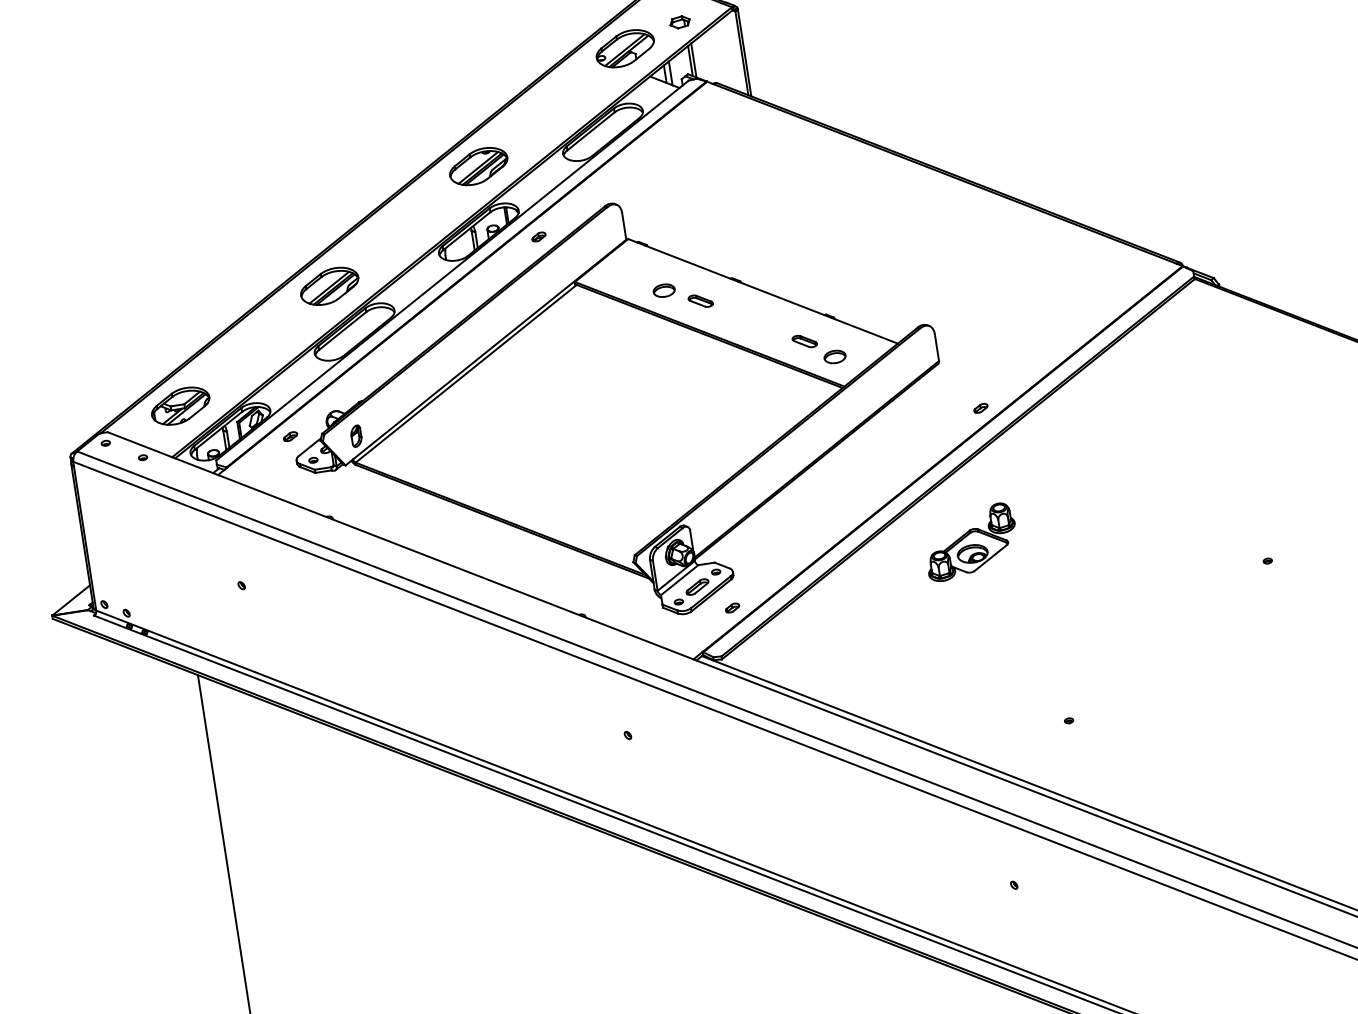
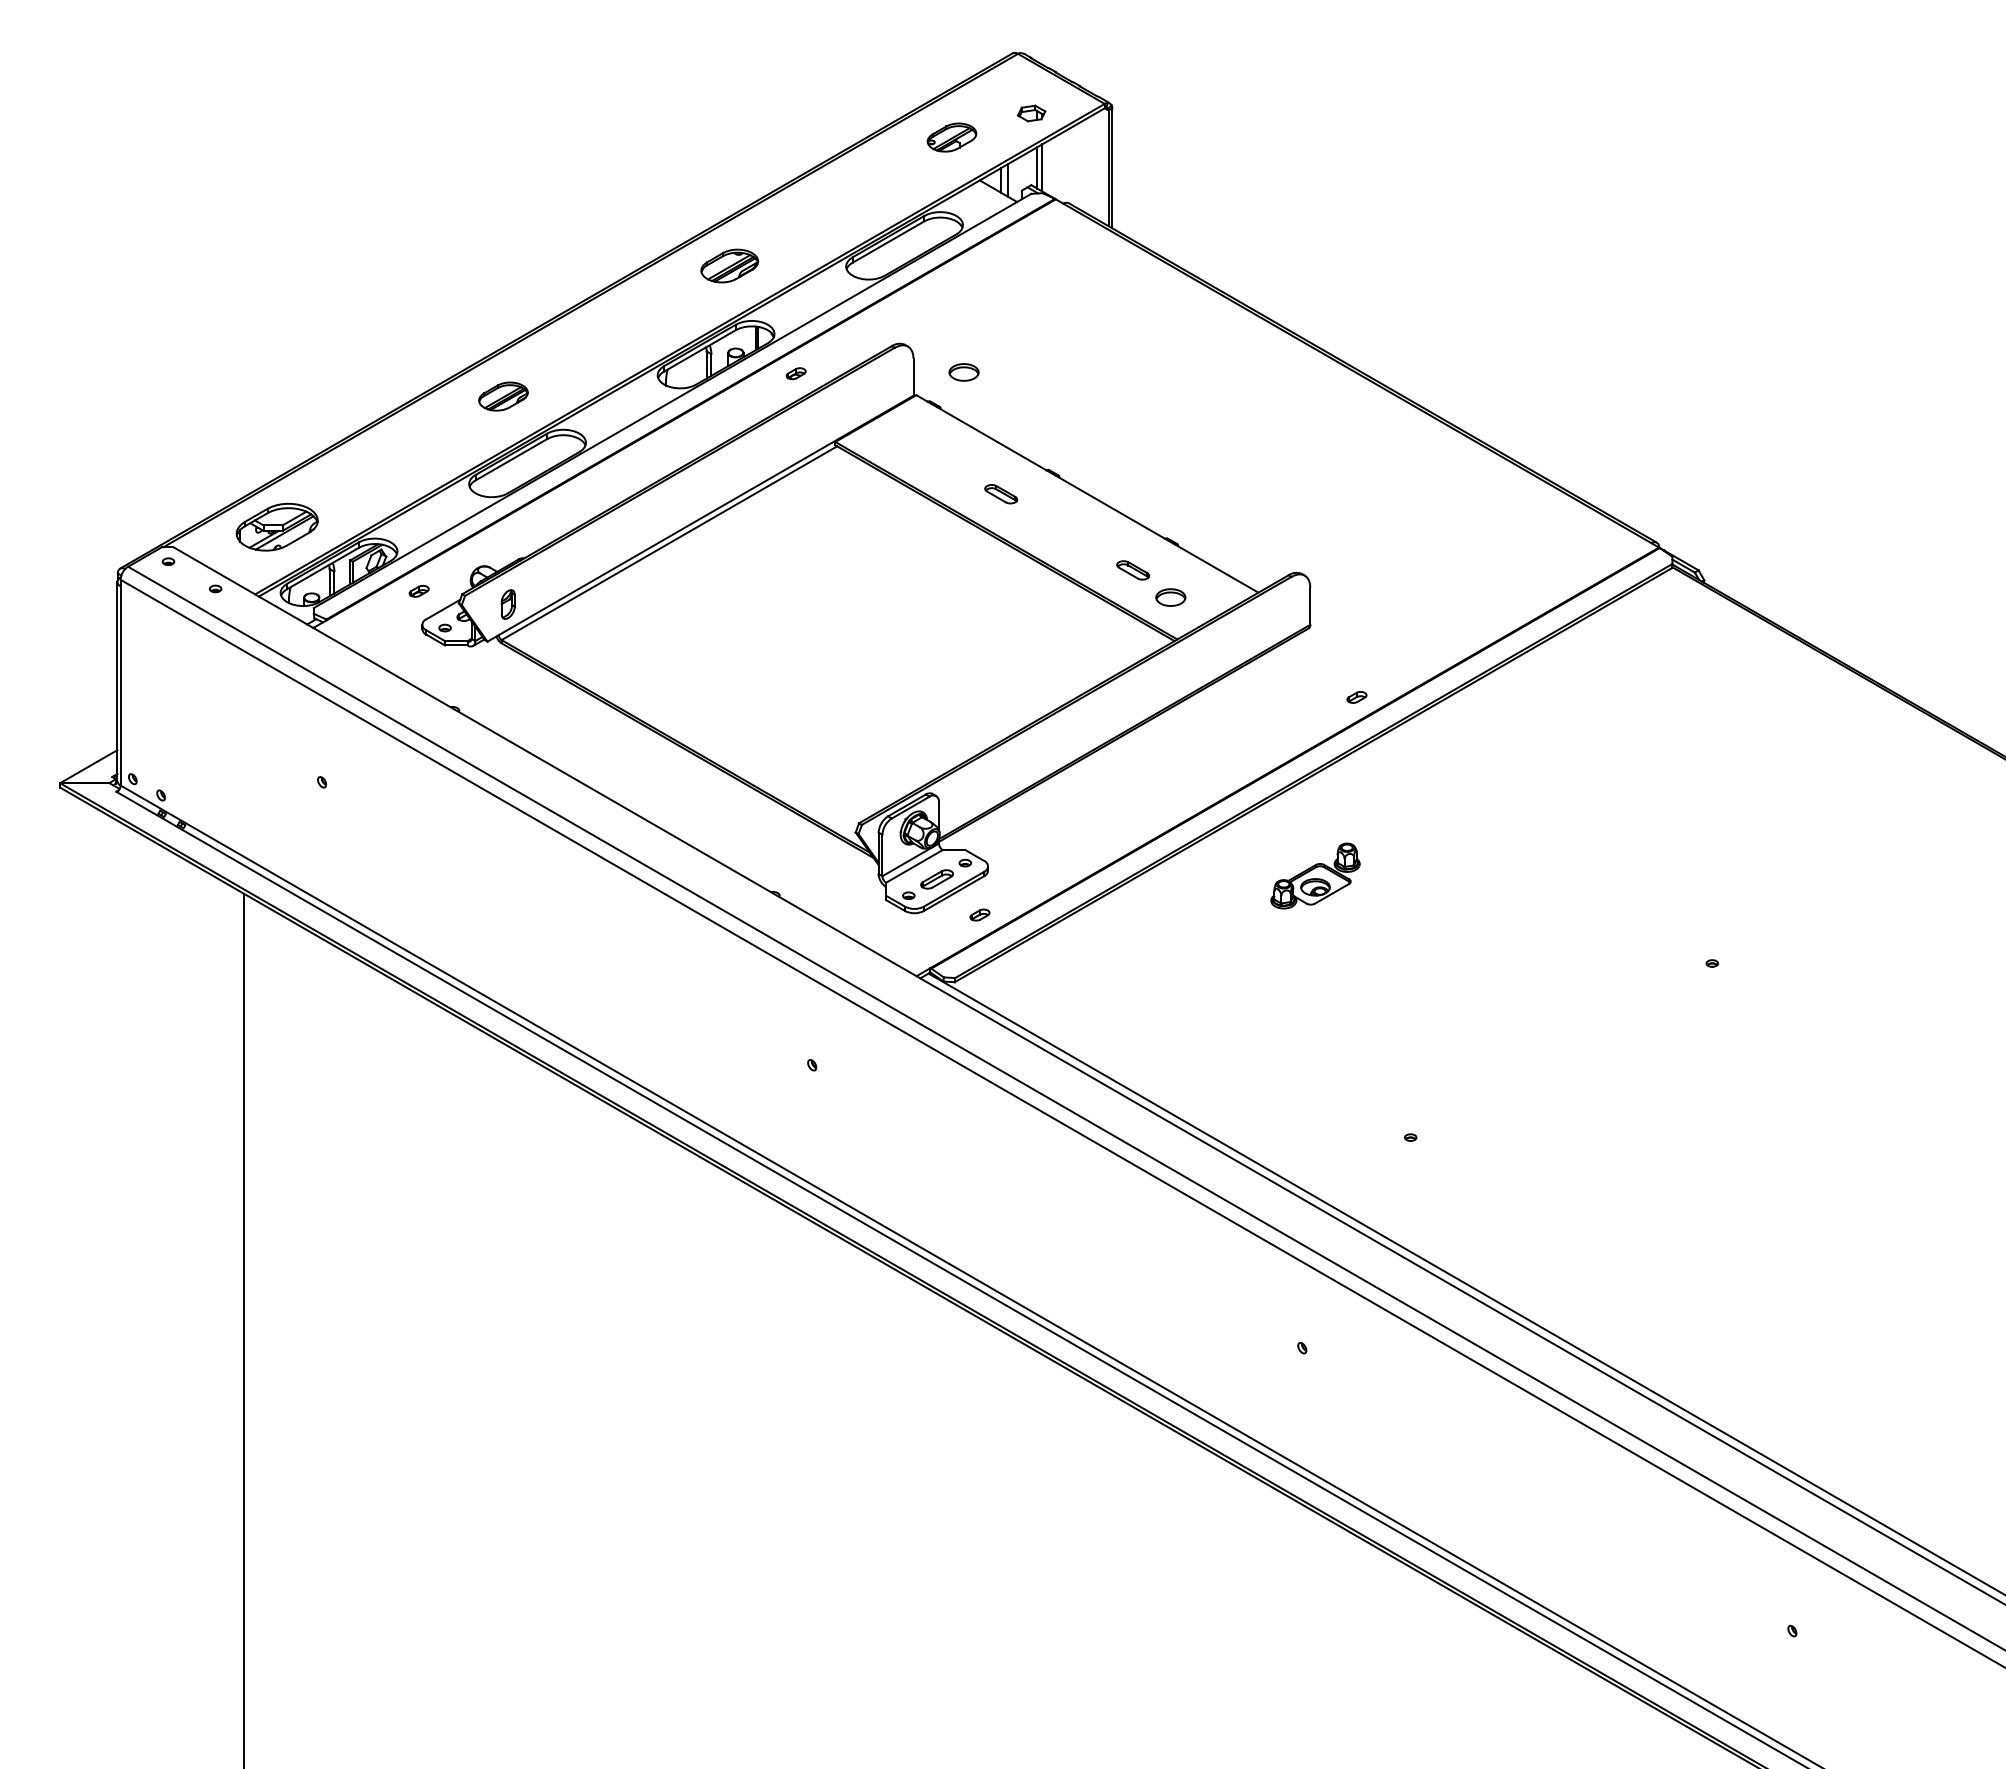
part: (624, 48) -> (951, 137), size x0.6
part: (478, 166) -> (729, 265), size x0.7
part: (329, 286) -> (503, 396), size x0.6
part: (663, 290) -> (963, 372), moved
part: (970, 541) -> (1315, 875), size x0.7

